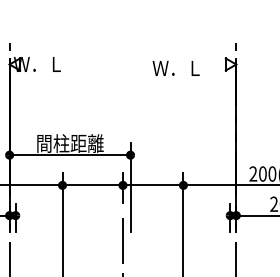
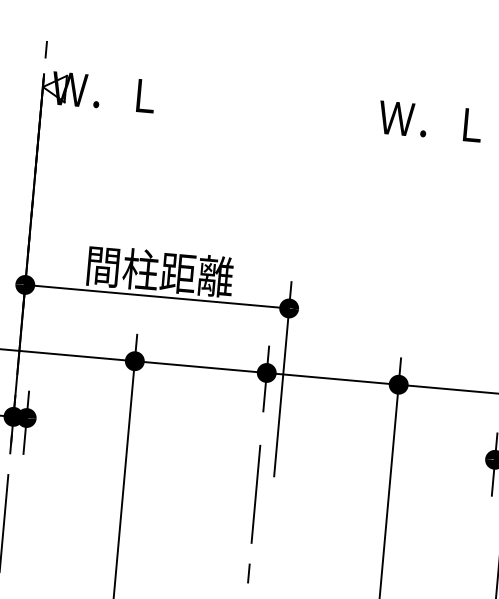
text: (175, 68) -> (428, 121), moved

